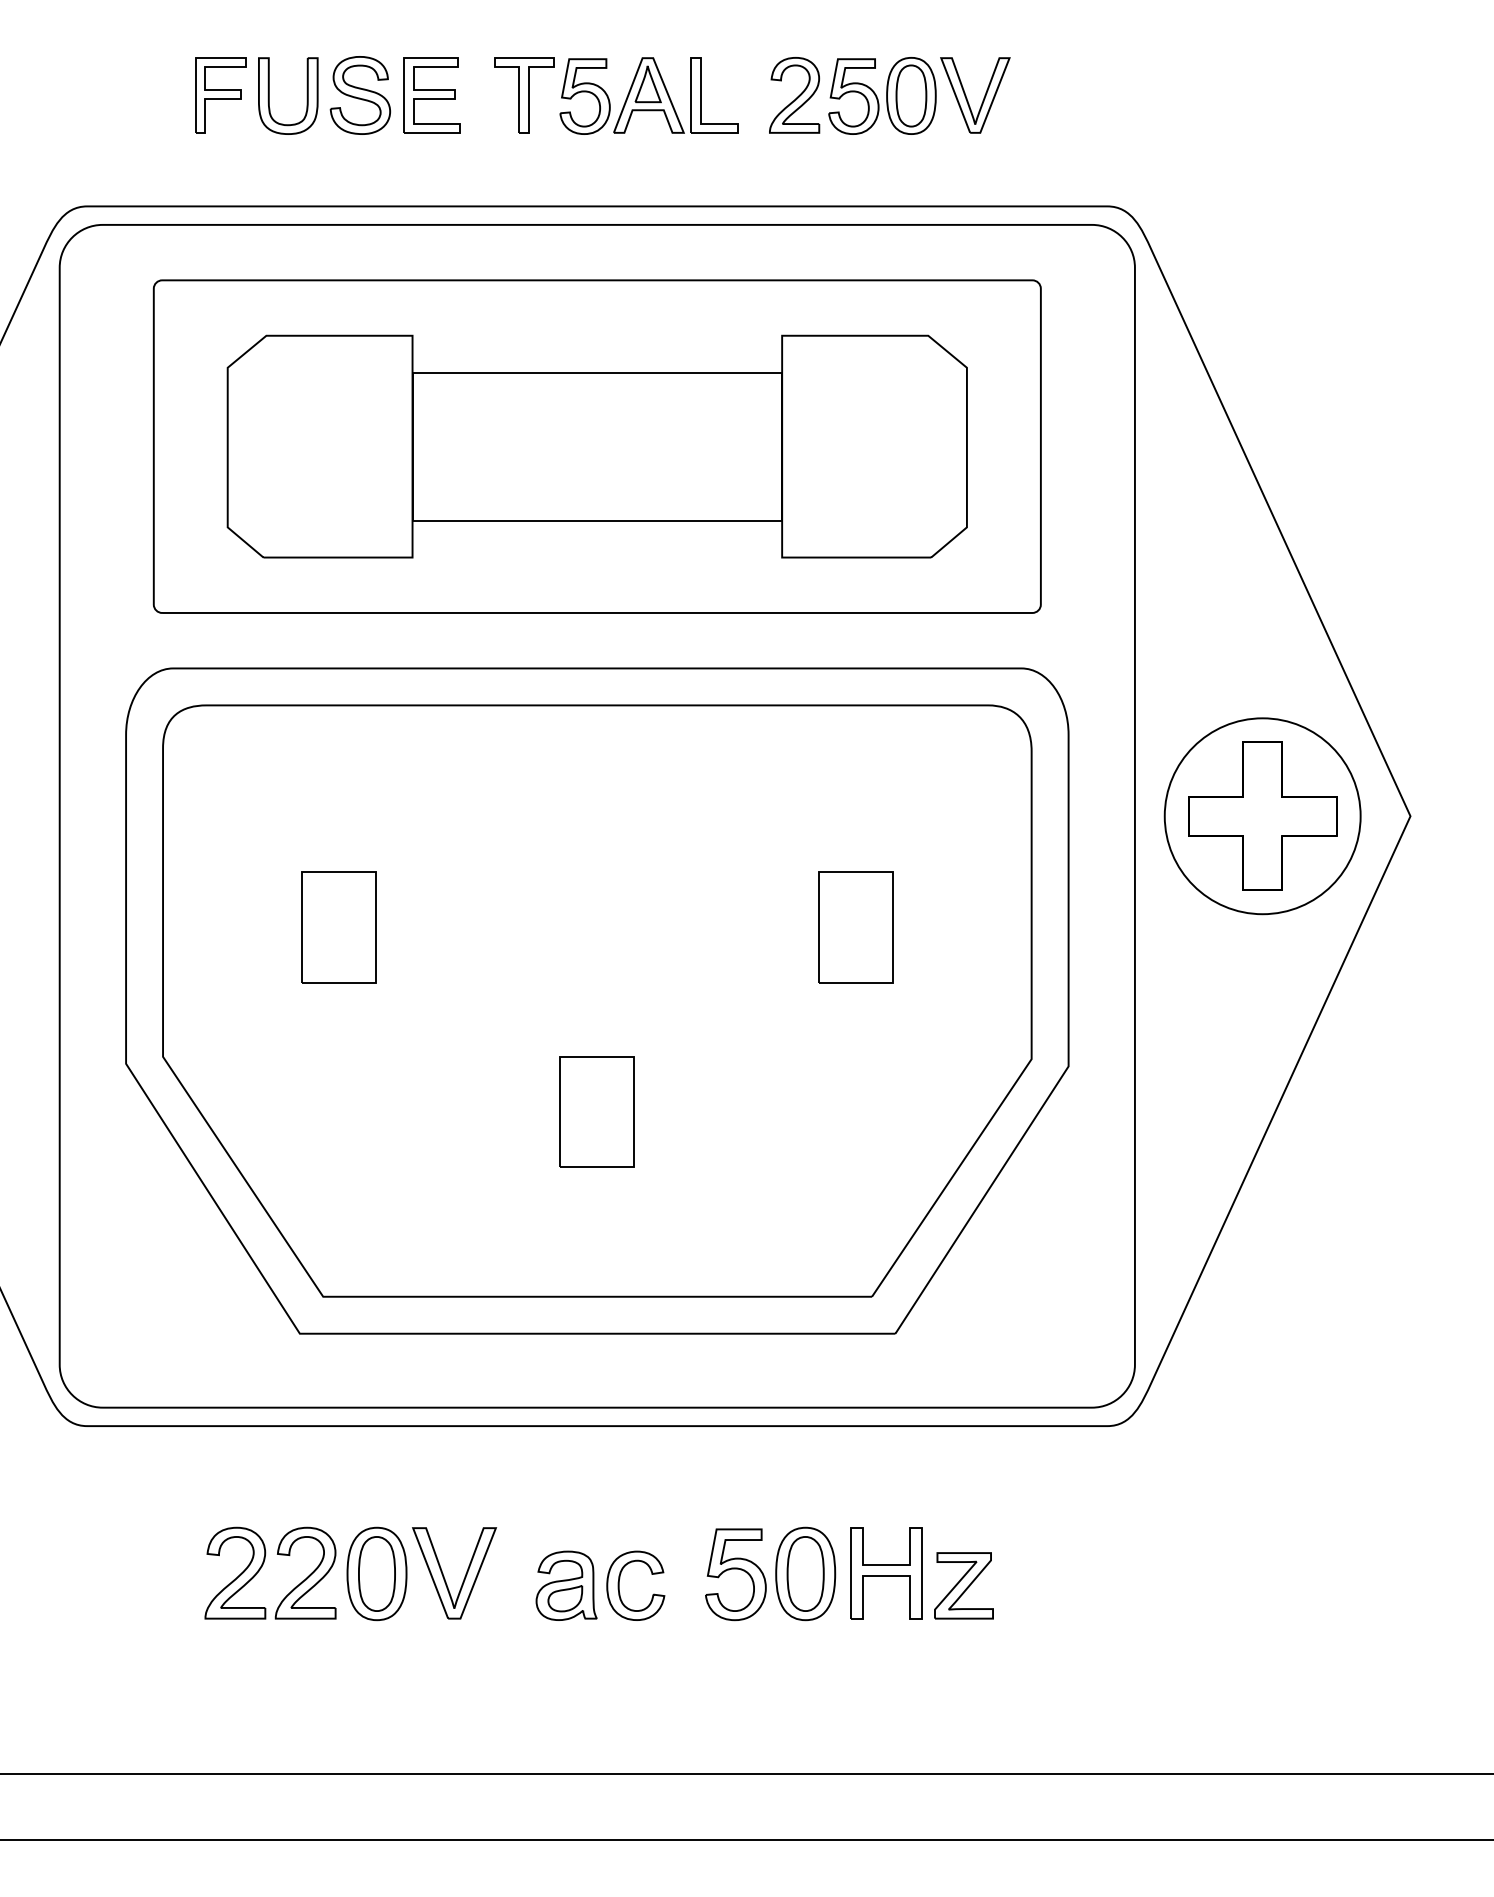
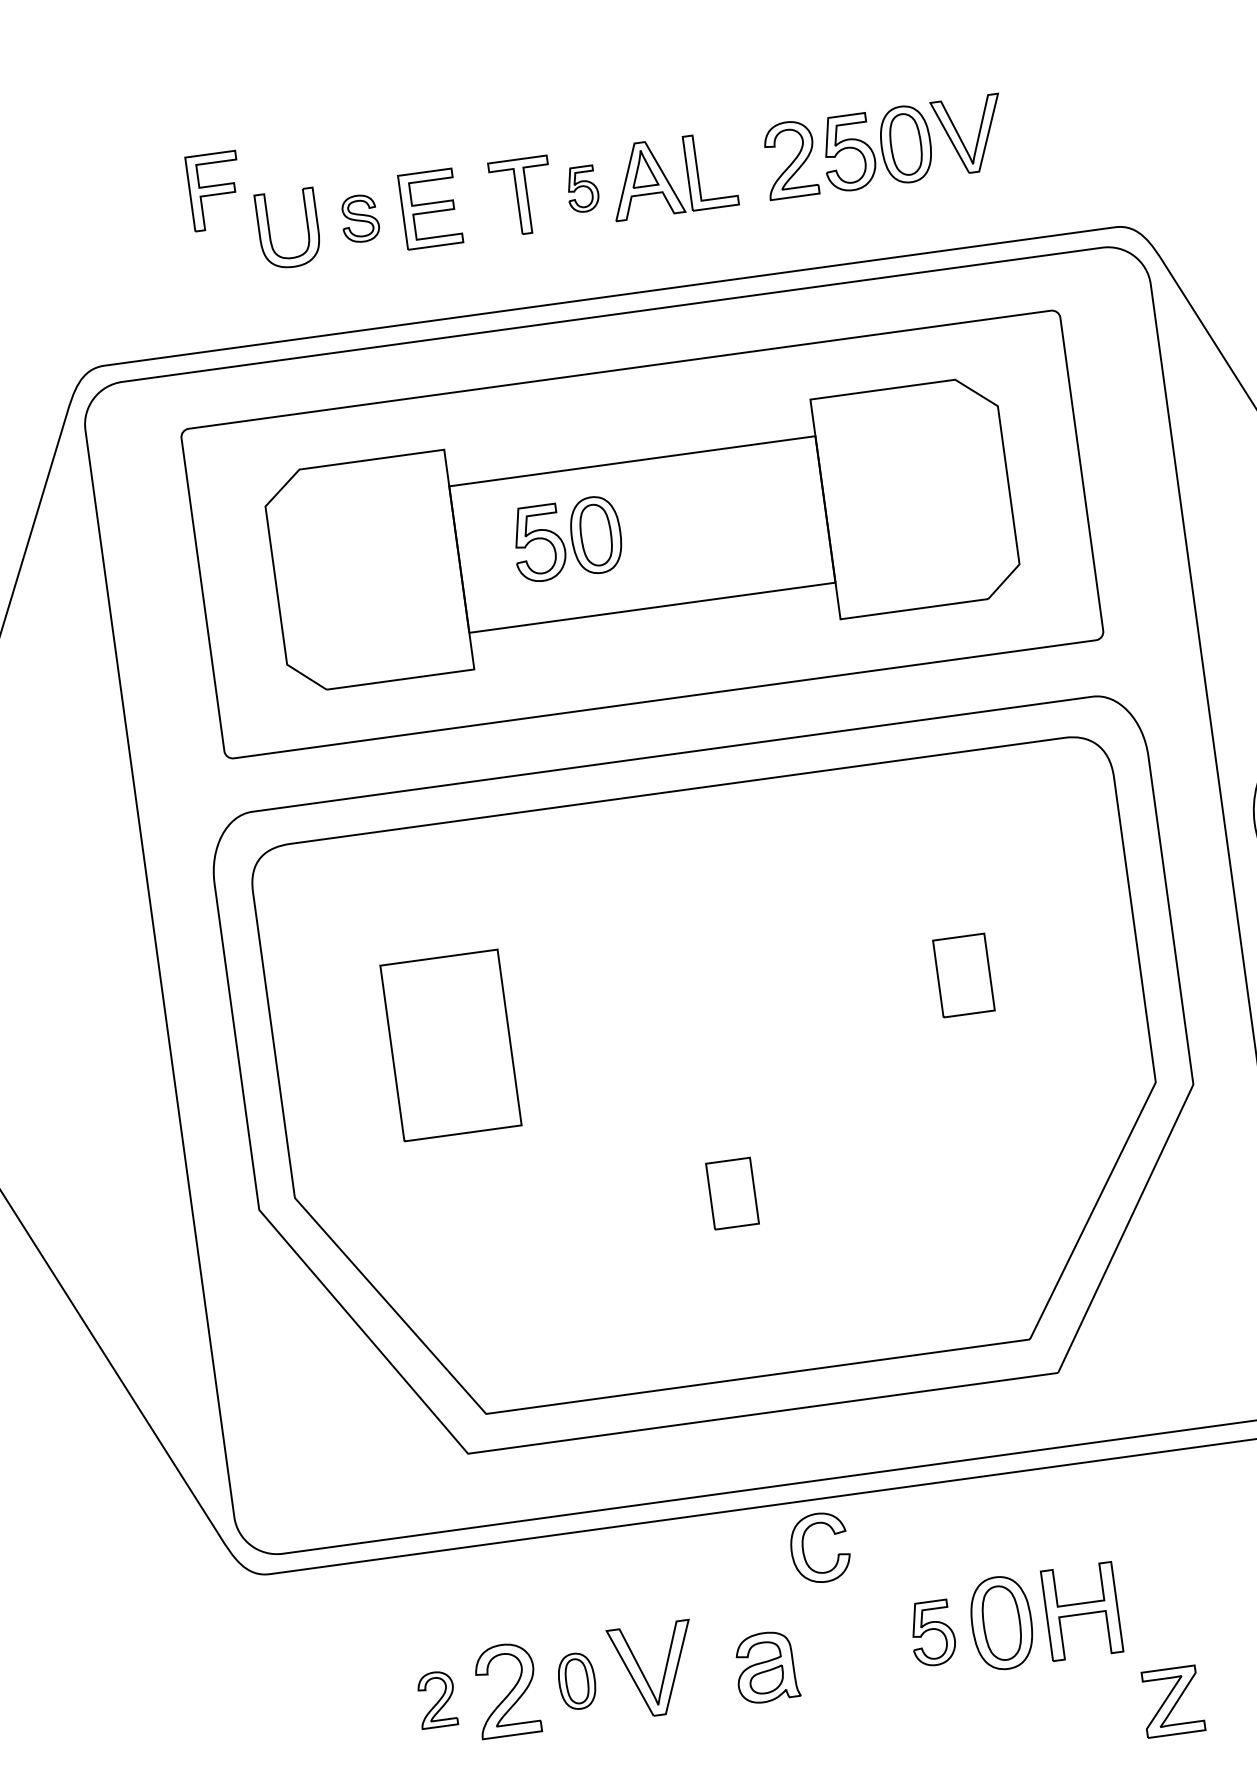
part: (220, 95) -> (215, 191), moved
part: (360, 95) -> (360, 218), size x0.6
part: (584, 96) -> (582, 189), size x0.6
part: (522, 440) -> (567, 538), added
part: (338, 927) -> (451, 1046), size x1.6
part: (855, 927) -> (963, 975), size x0.7
part: (596, 1111) -> (731, 1193), size x0.6
part: (235, 1572) -> (436, 1699), size x0.6
part: (376, 1573) -> (576, 1680), size x0.6
part: (735, 1574) -> (932, 1633), size x0.7
part: (619, 1585) -> (803, 1549), moved
part: (963, 1585) -> (1171, 1701), moved

